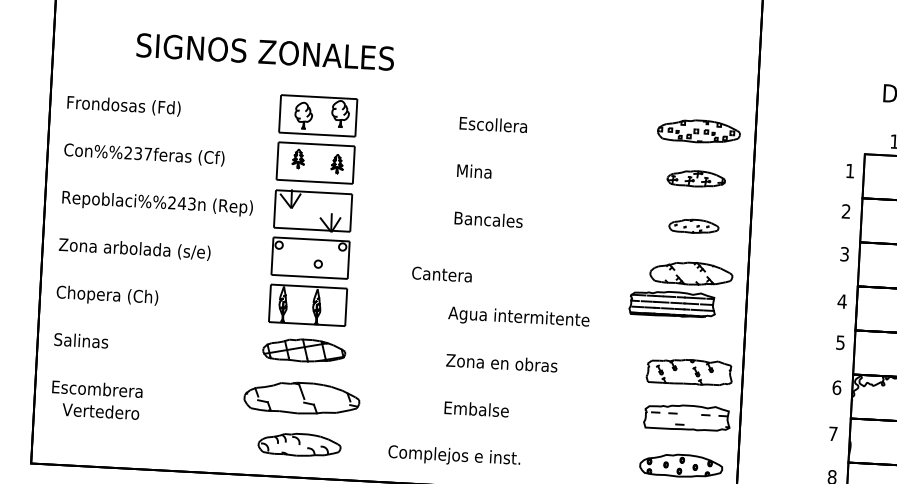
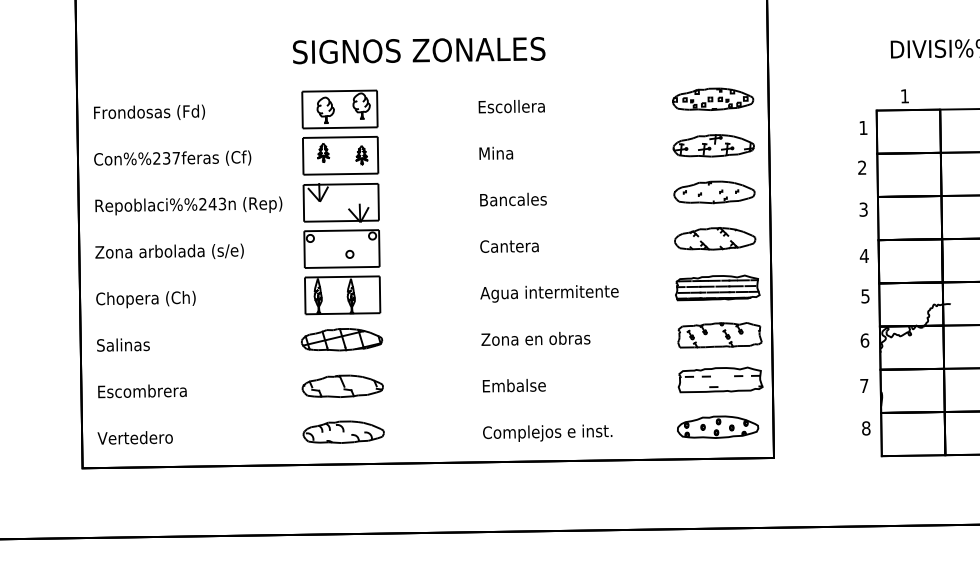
text: (265, 51) -> (419, 50), moved
part: (696, 178) -> (713, 145), size x1.43
part: (694, 226) -> (714, 192), size x1.67
text: (442, 274) -> (509, 246), moved
part: (672, 303) -> (717, 287), moved
part: (301, 397) -> (342, 385), size x0.71
text: (100, 411) -> (134, 437), moved
text: (454, 455) -> (547, 432), moved

